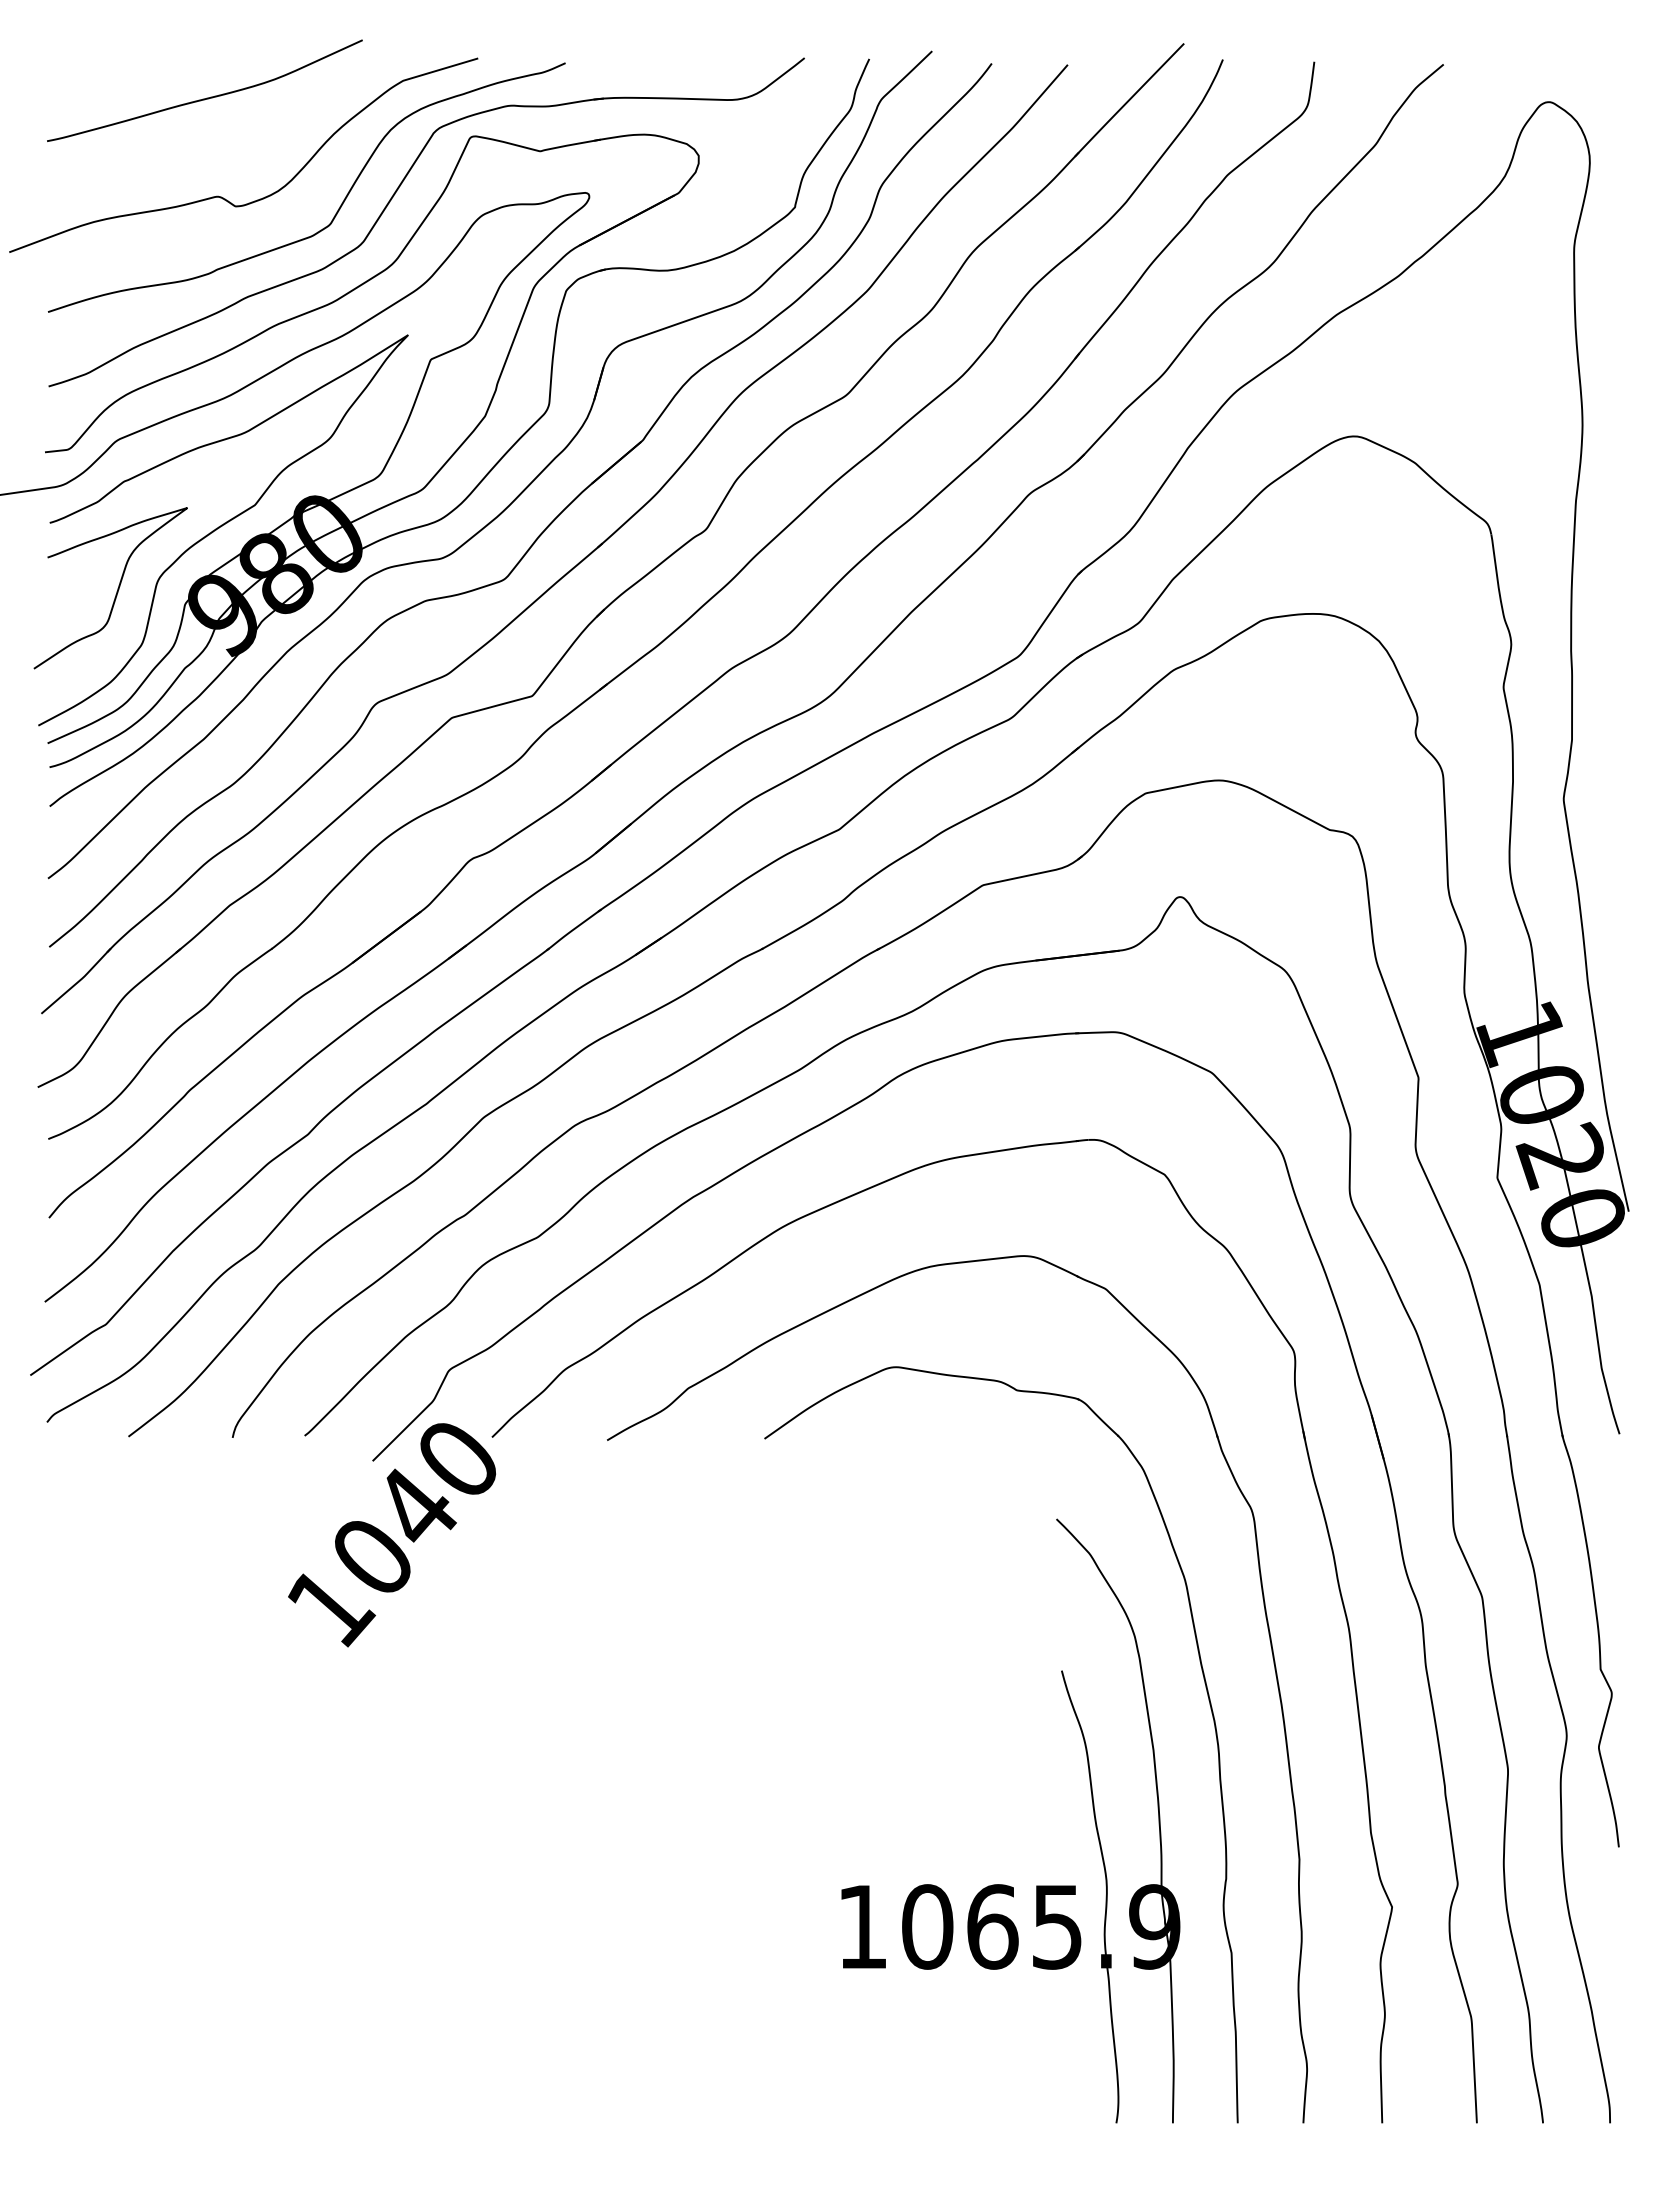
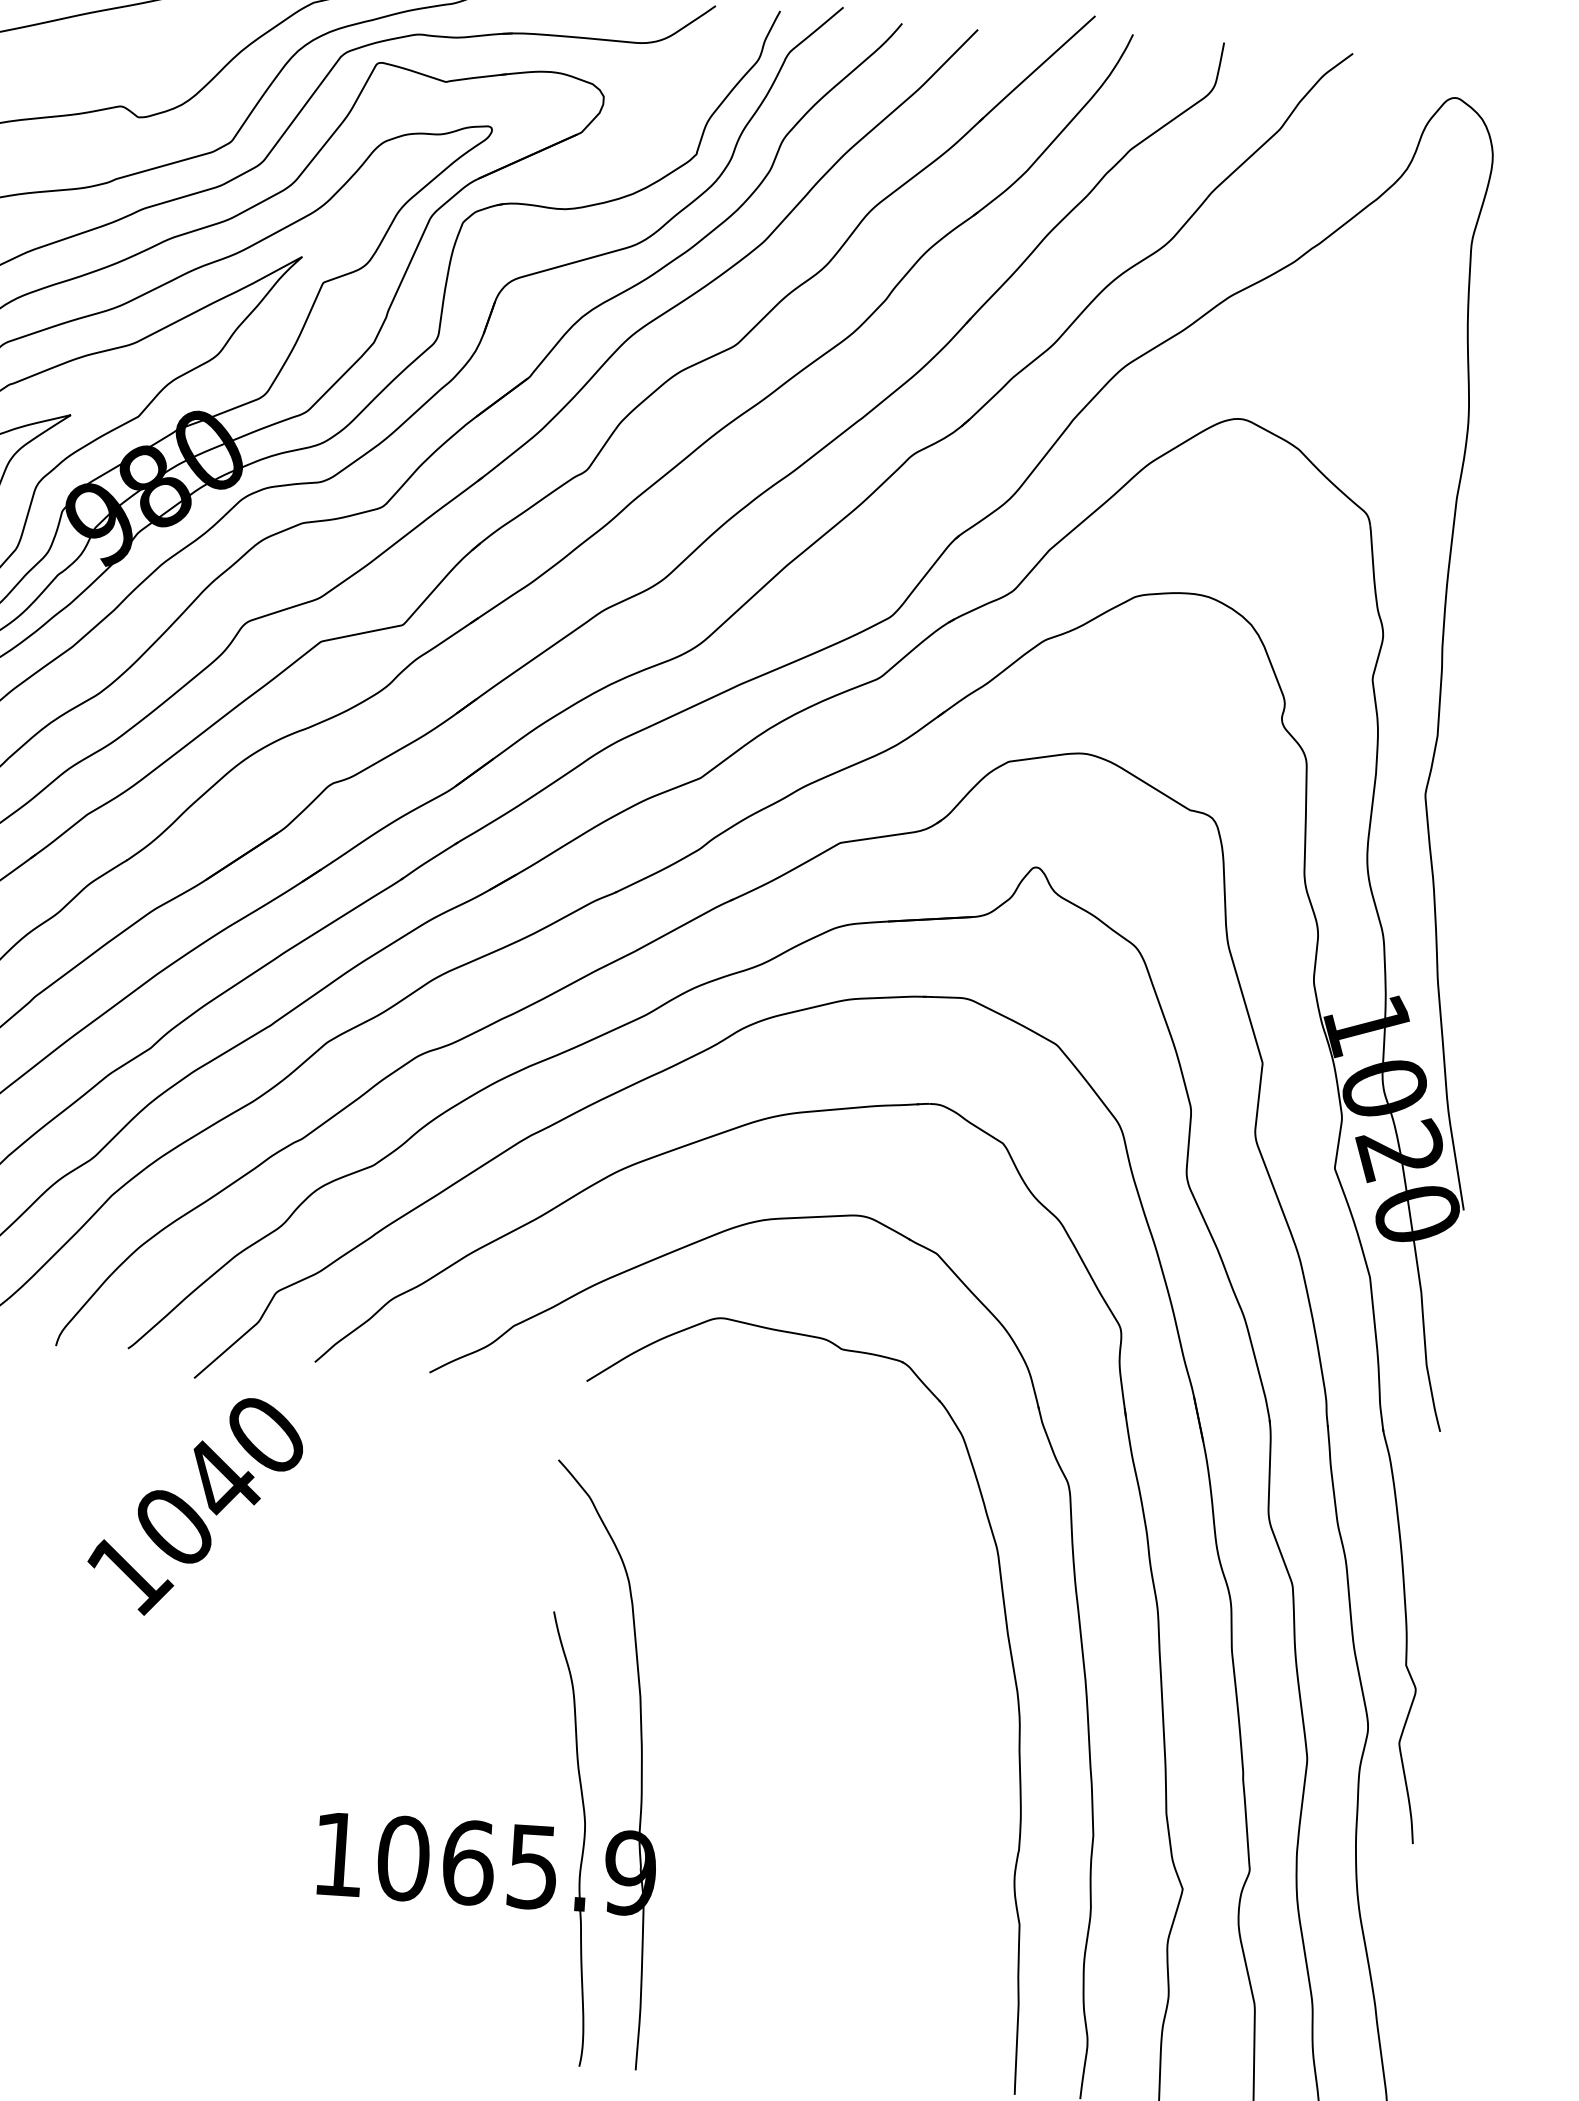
text: (392, 1535) -> (195, 1506), moved
part: (1005, 1884) -> (484, 1821), moved

